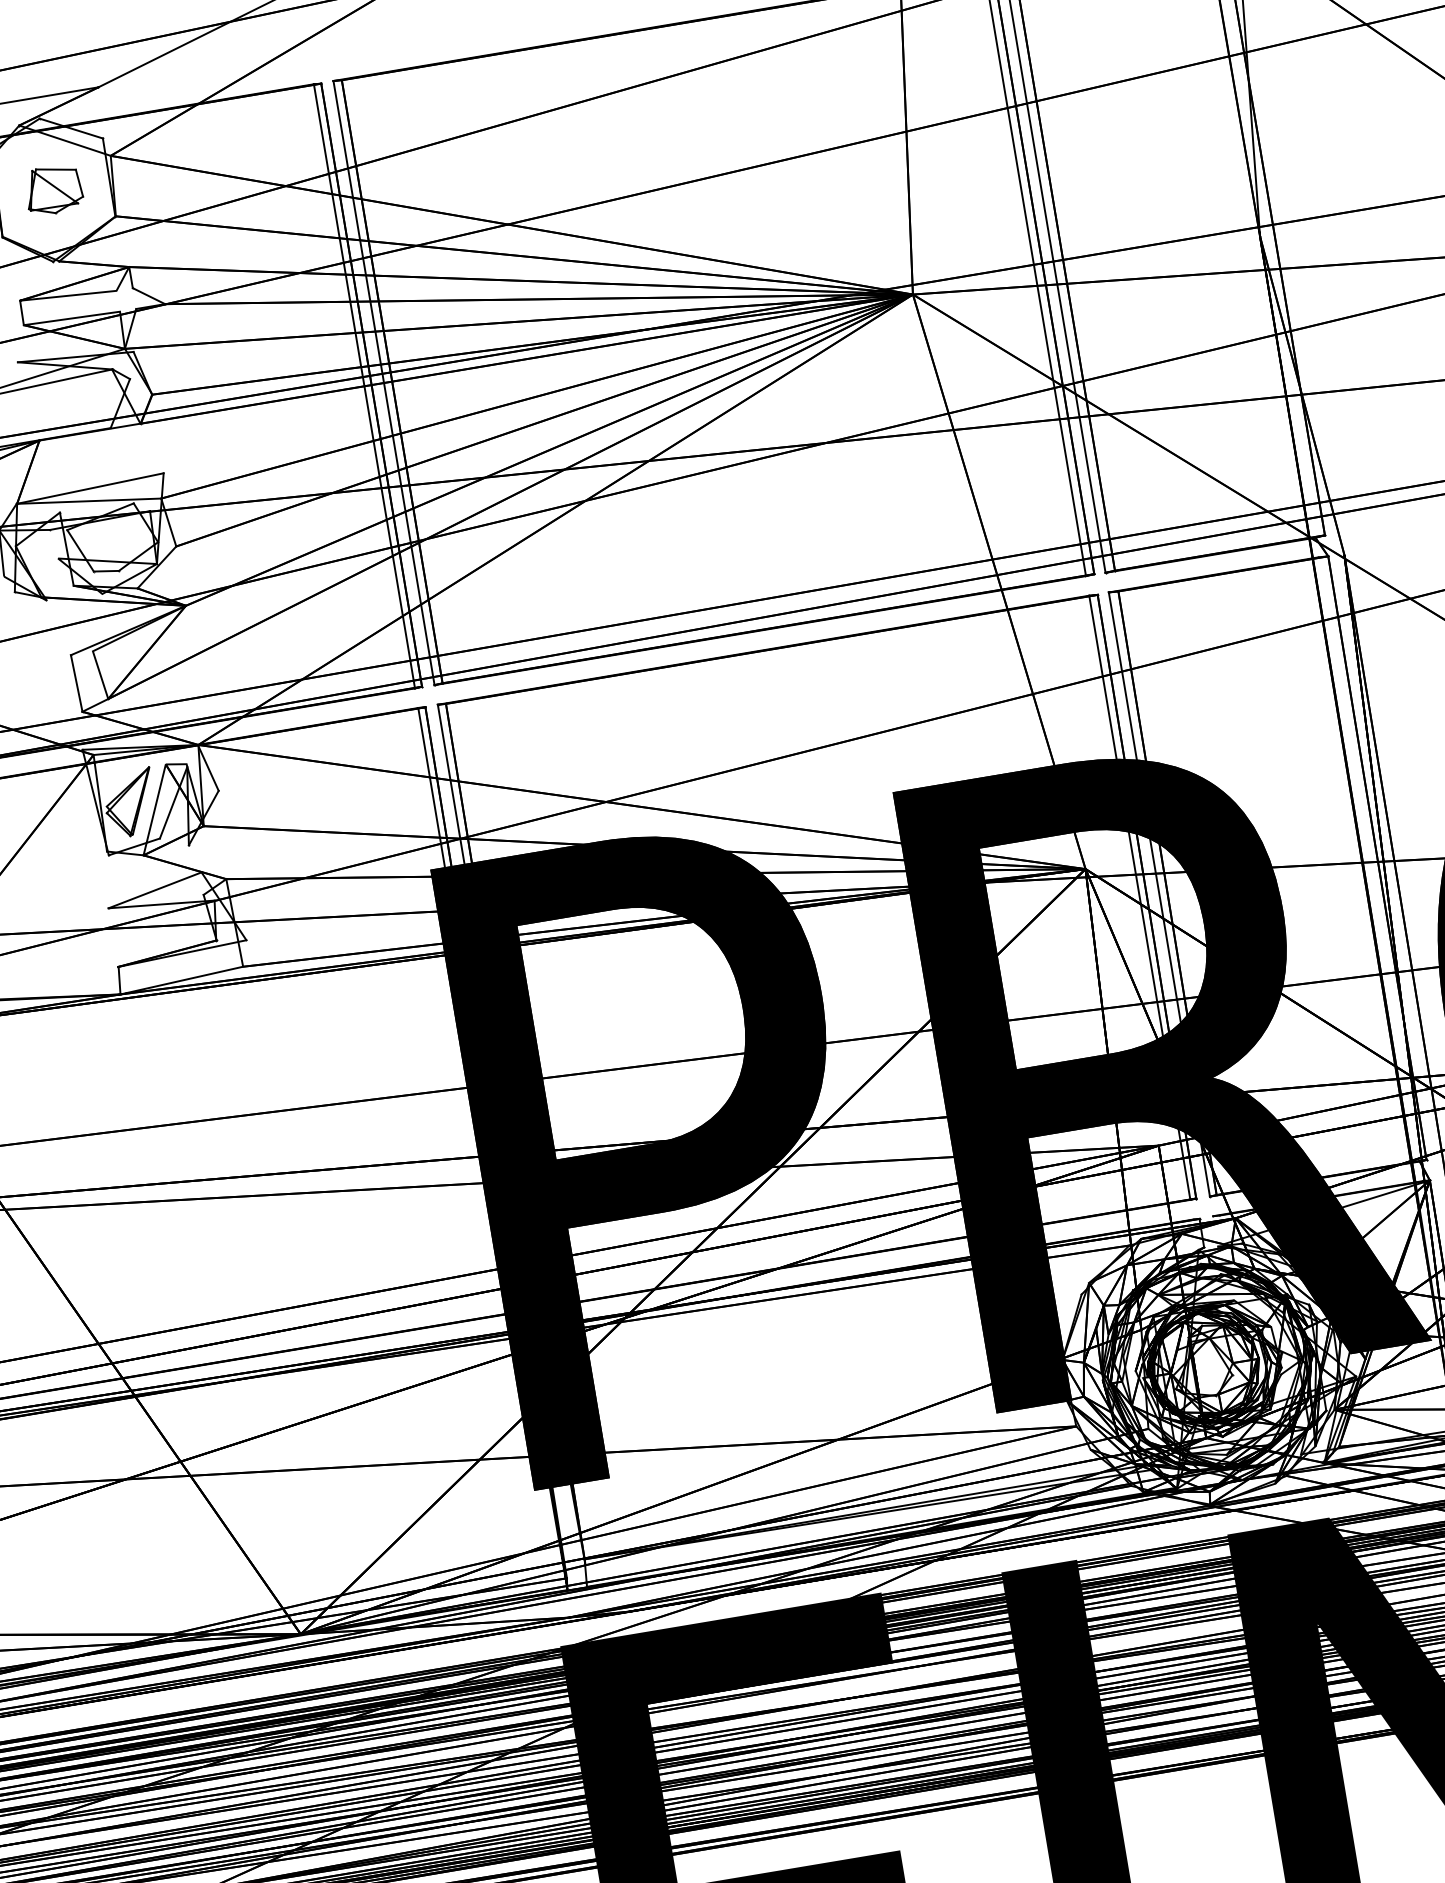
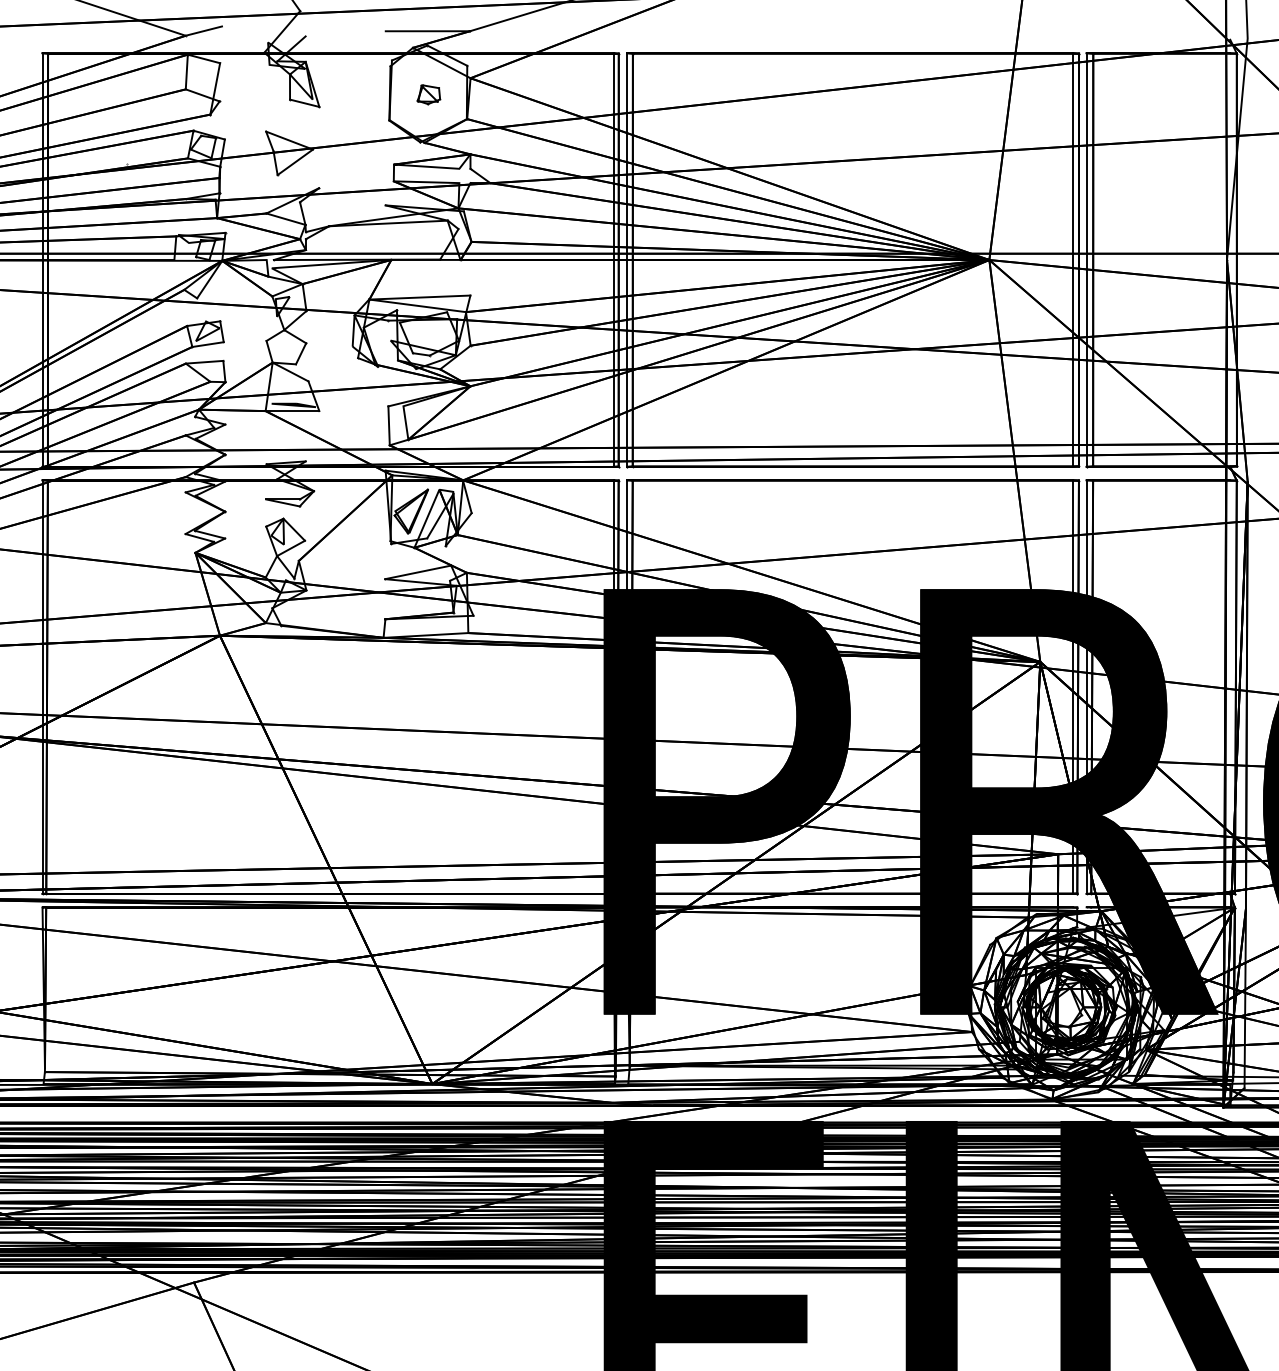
part: (53, 189) -> (428, 94), size x0.6

